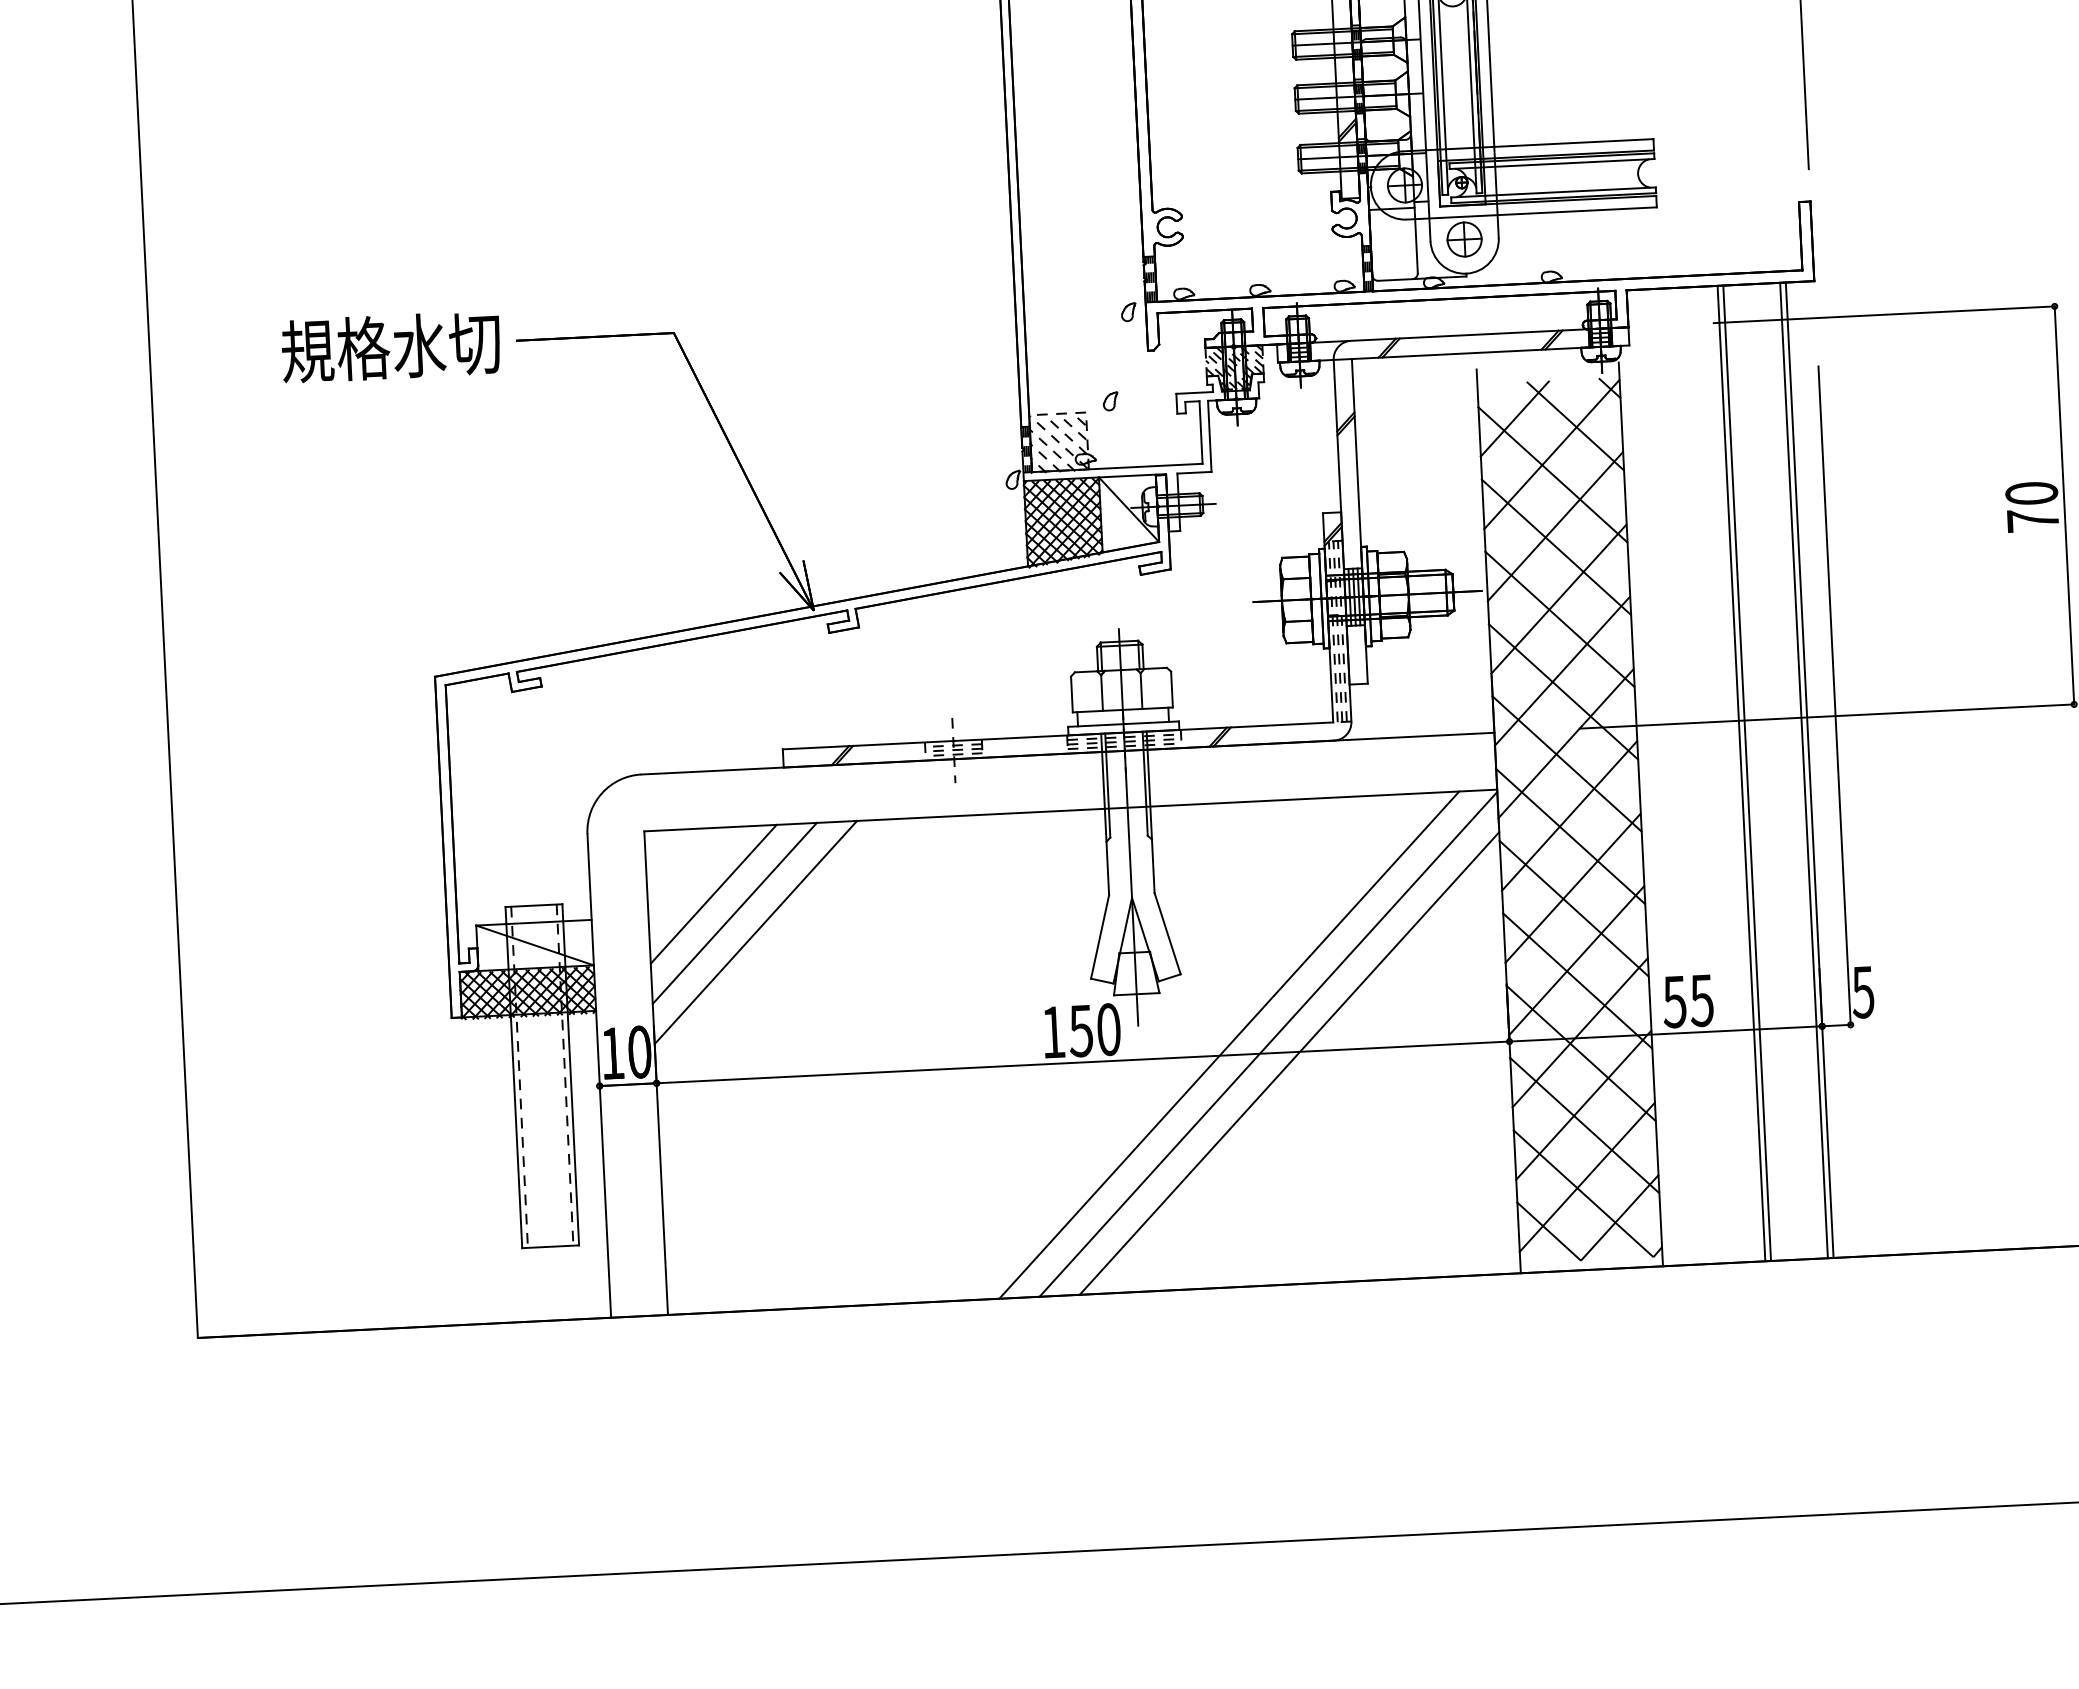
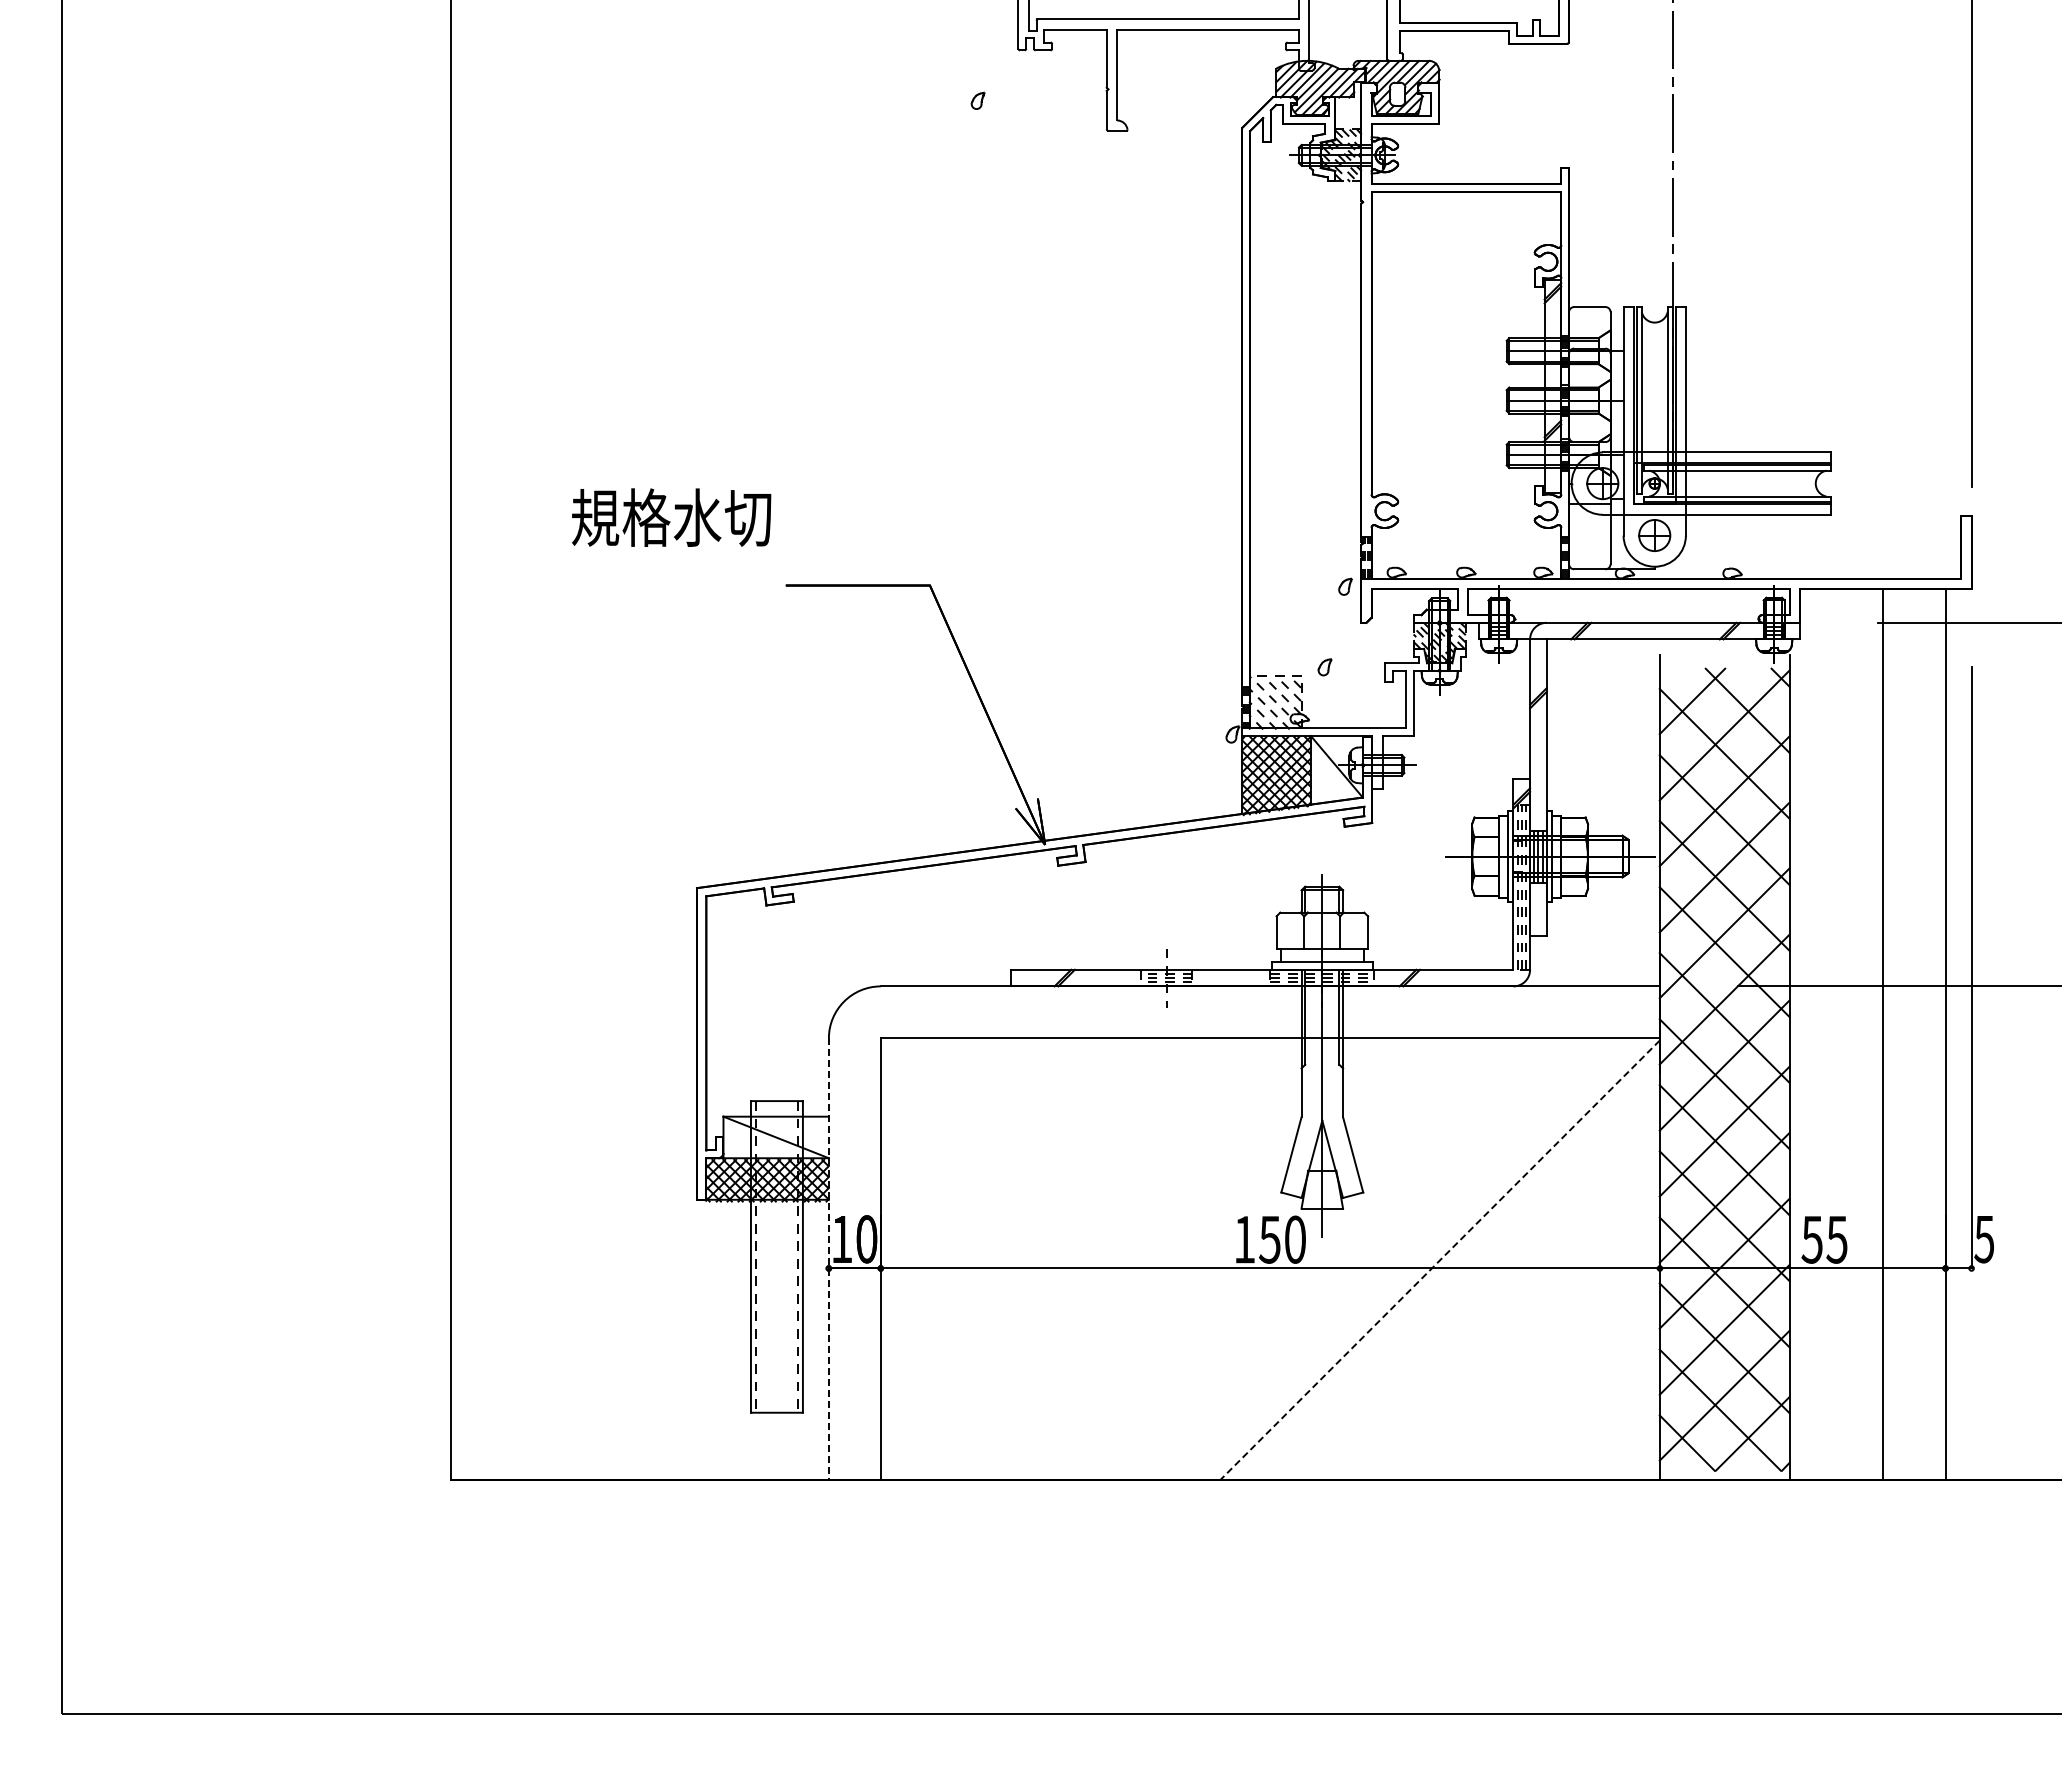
text: (390, 346) -> (671, 517), moved
line: (1804, 770) -> (1940, 1034), removed
line: (1747, 773) -> (1888, 1034), removed
line: (713, 893) -> (941, 1098), removed
line: (734, 912) -> (959, 1116), removed
line: (756, 932) -> (978, 1135), removed
line: (1268, 1044) -> (1440, 1260), solid -> dashed
line: (1229, 1045) -> (1404, 1259), removed
line: (1288, 1063) -> (1457, 1278), removed
line: (598, 1076) -> (828, 1259), solid -> dashed

